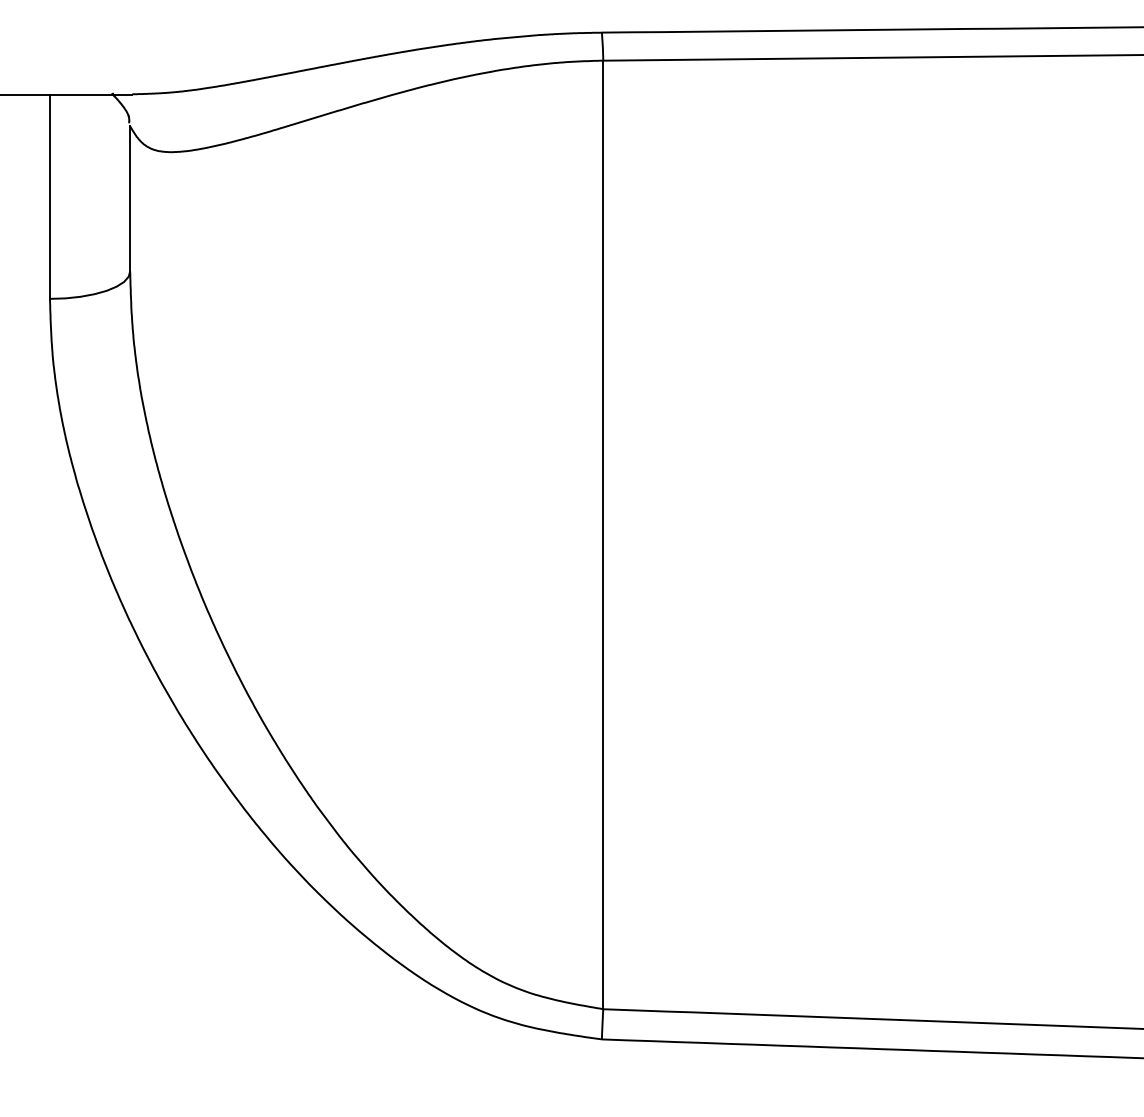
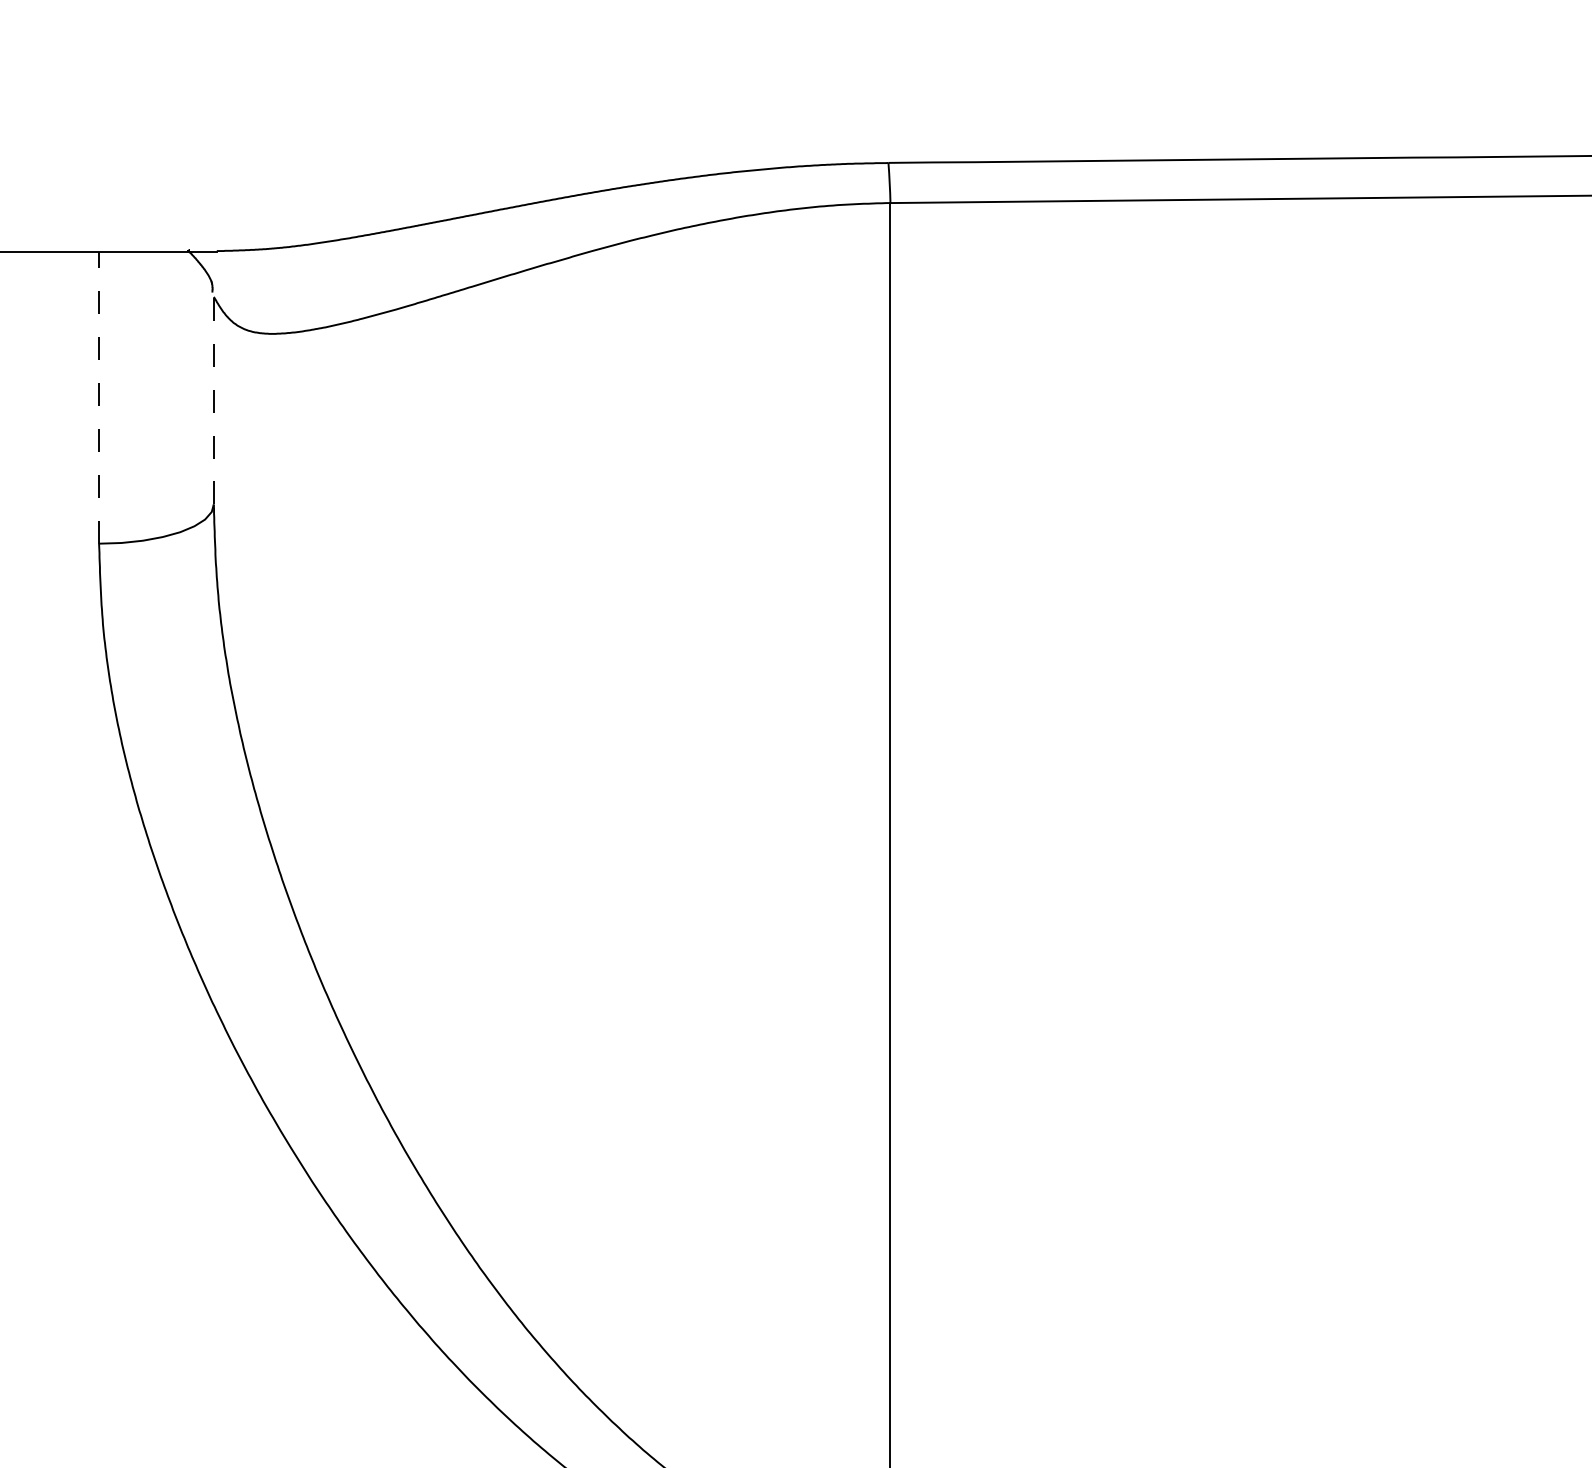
line: (49, 196) -> (98, 397), solid -> dashed
line: (130, 198) -> (214, 400), solid -> dashed

